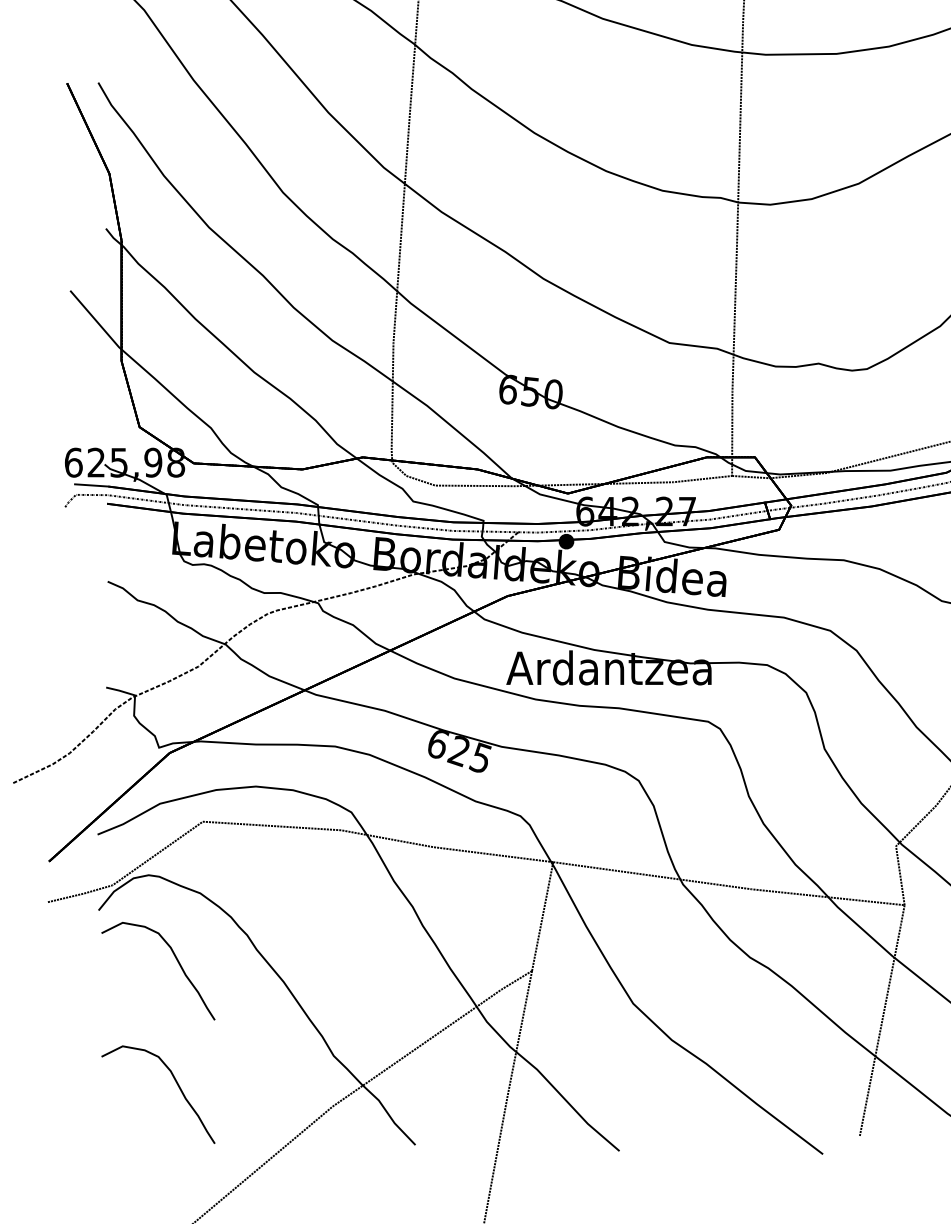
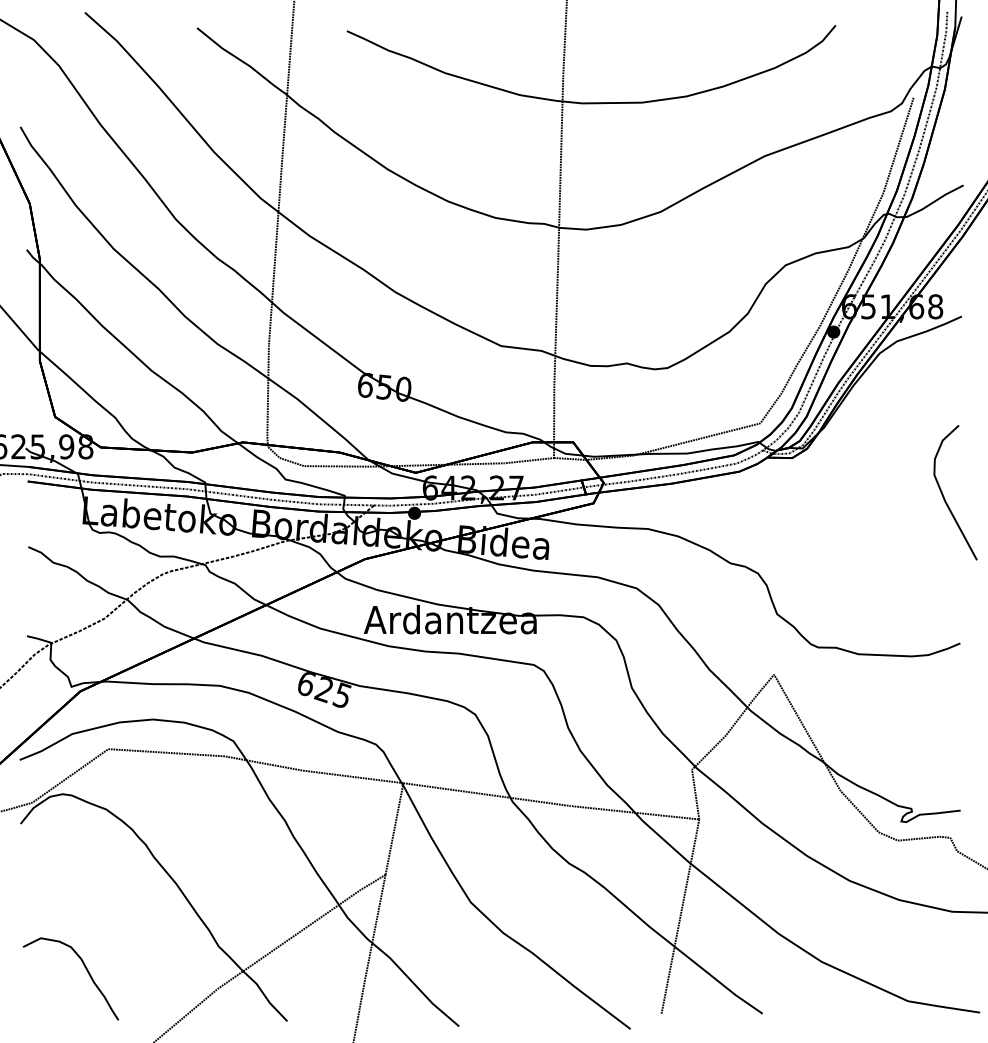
curve: (175, 959) -> (85, 865), removed

